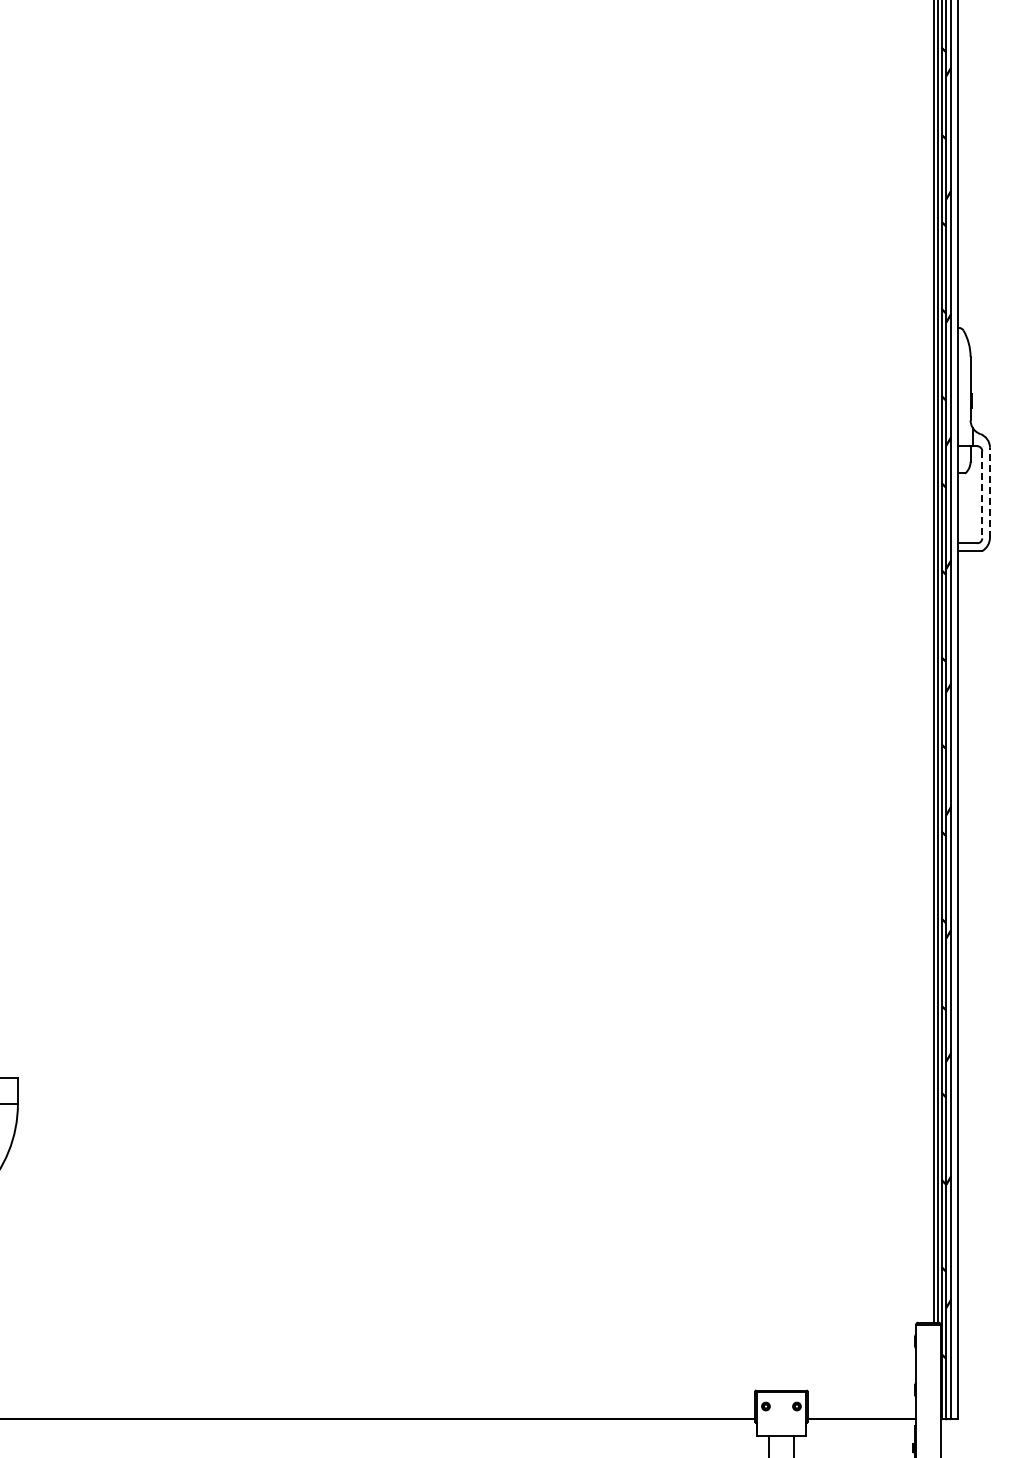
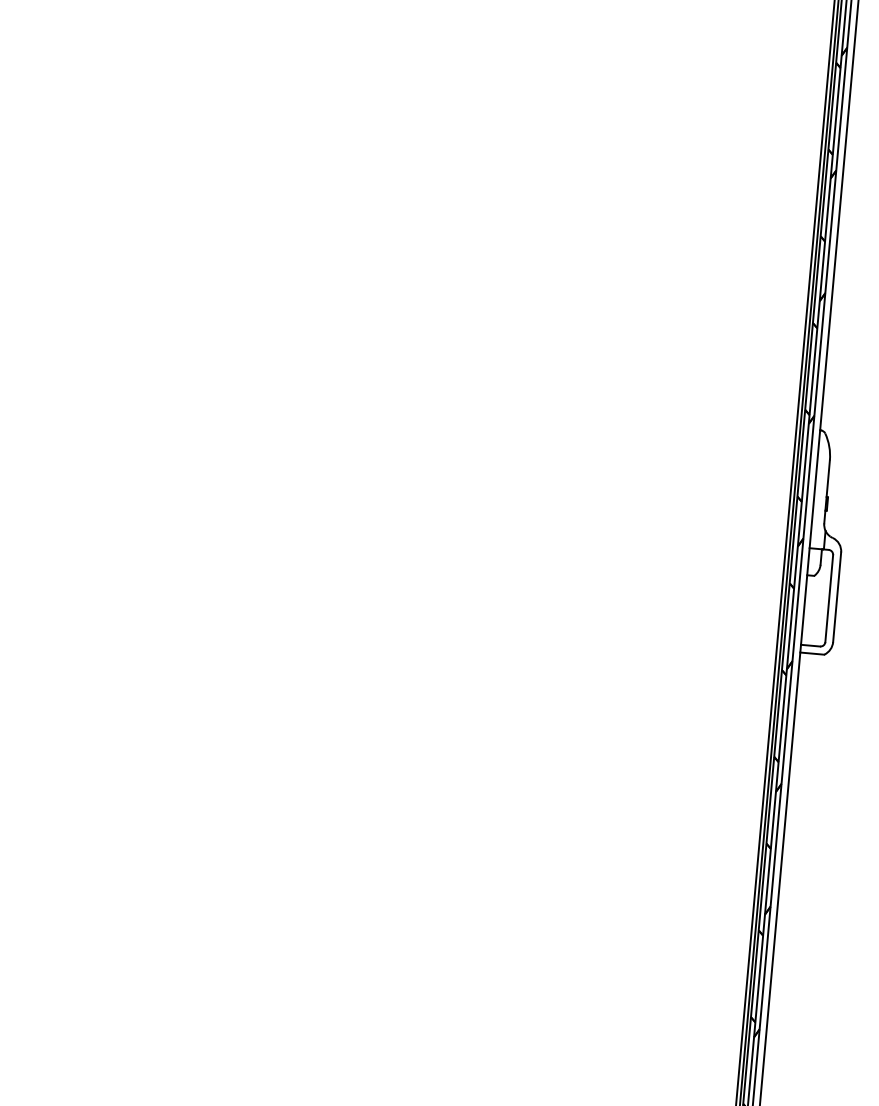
line: (989, 492) -> (836, 597), dashed -> solid
line: (982, 494) -> (829, 598), dashed -> solid

